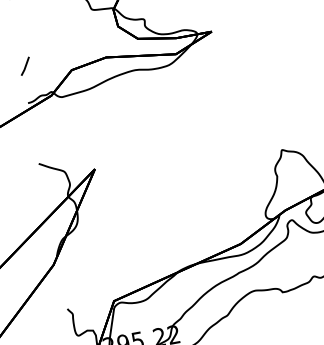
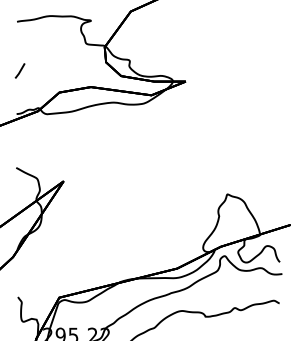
line: (24, 65) -> (19, 70), moved

